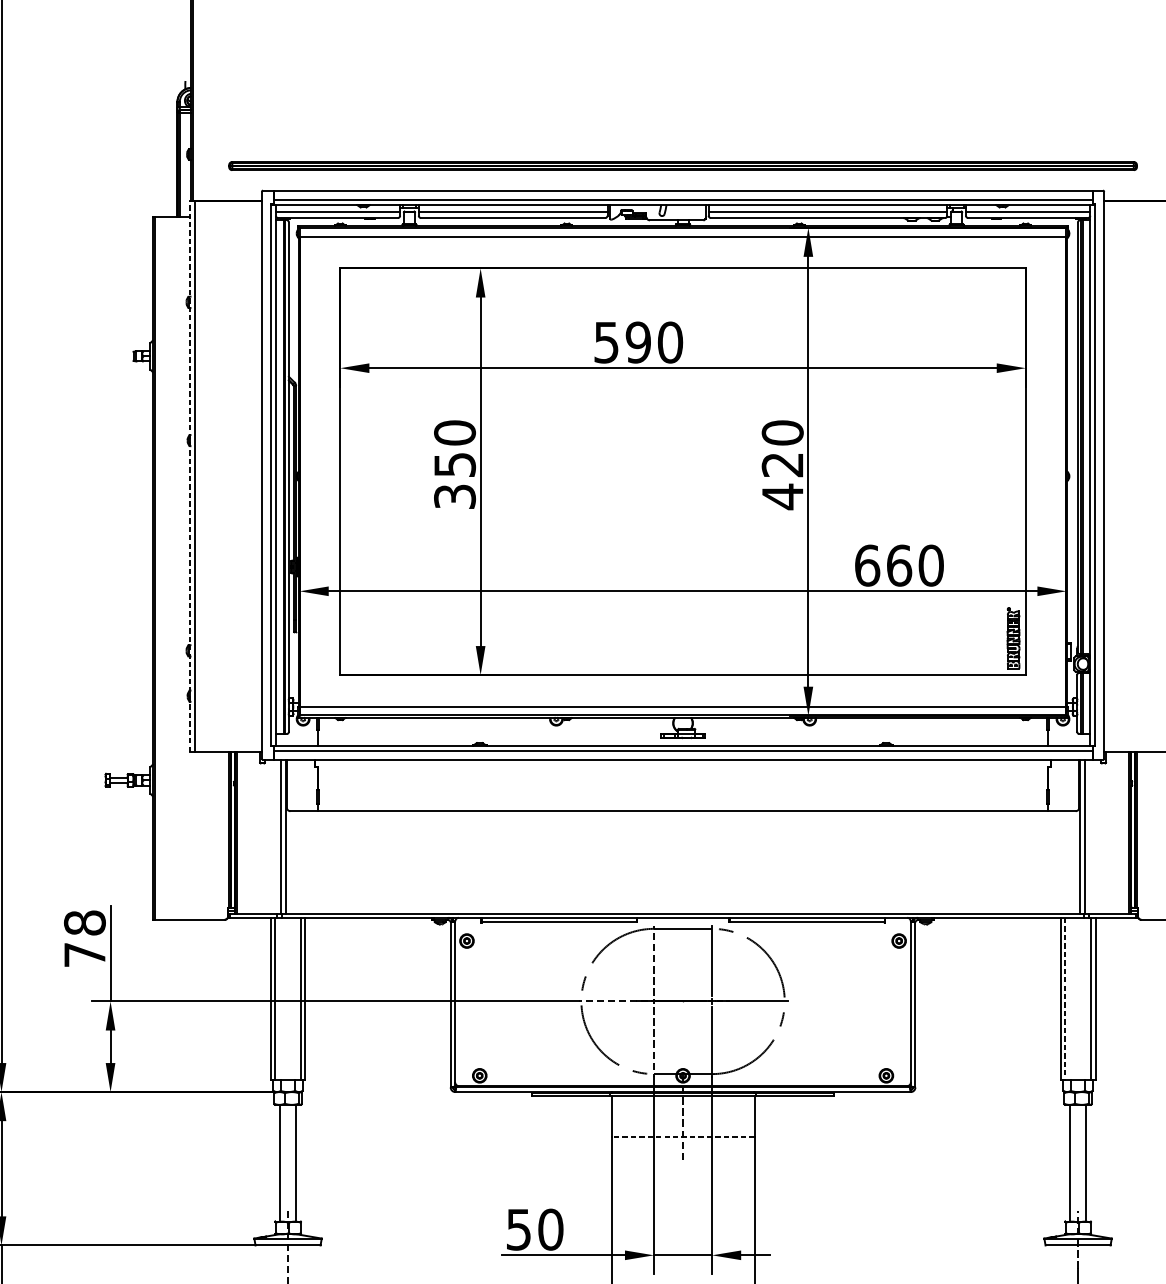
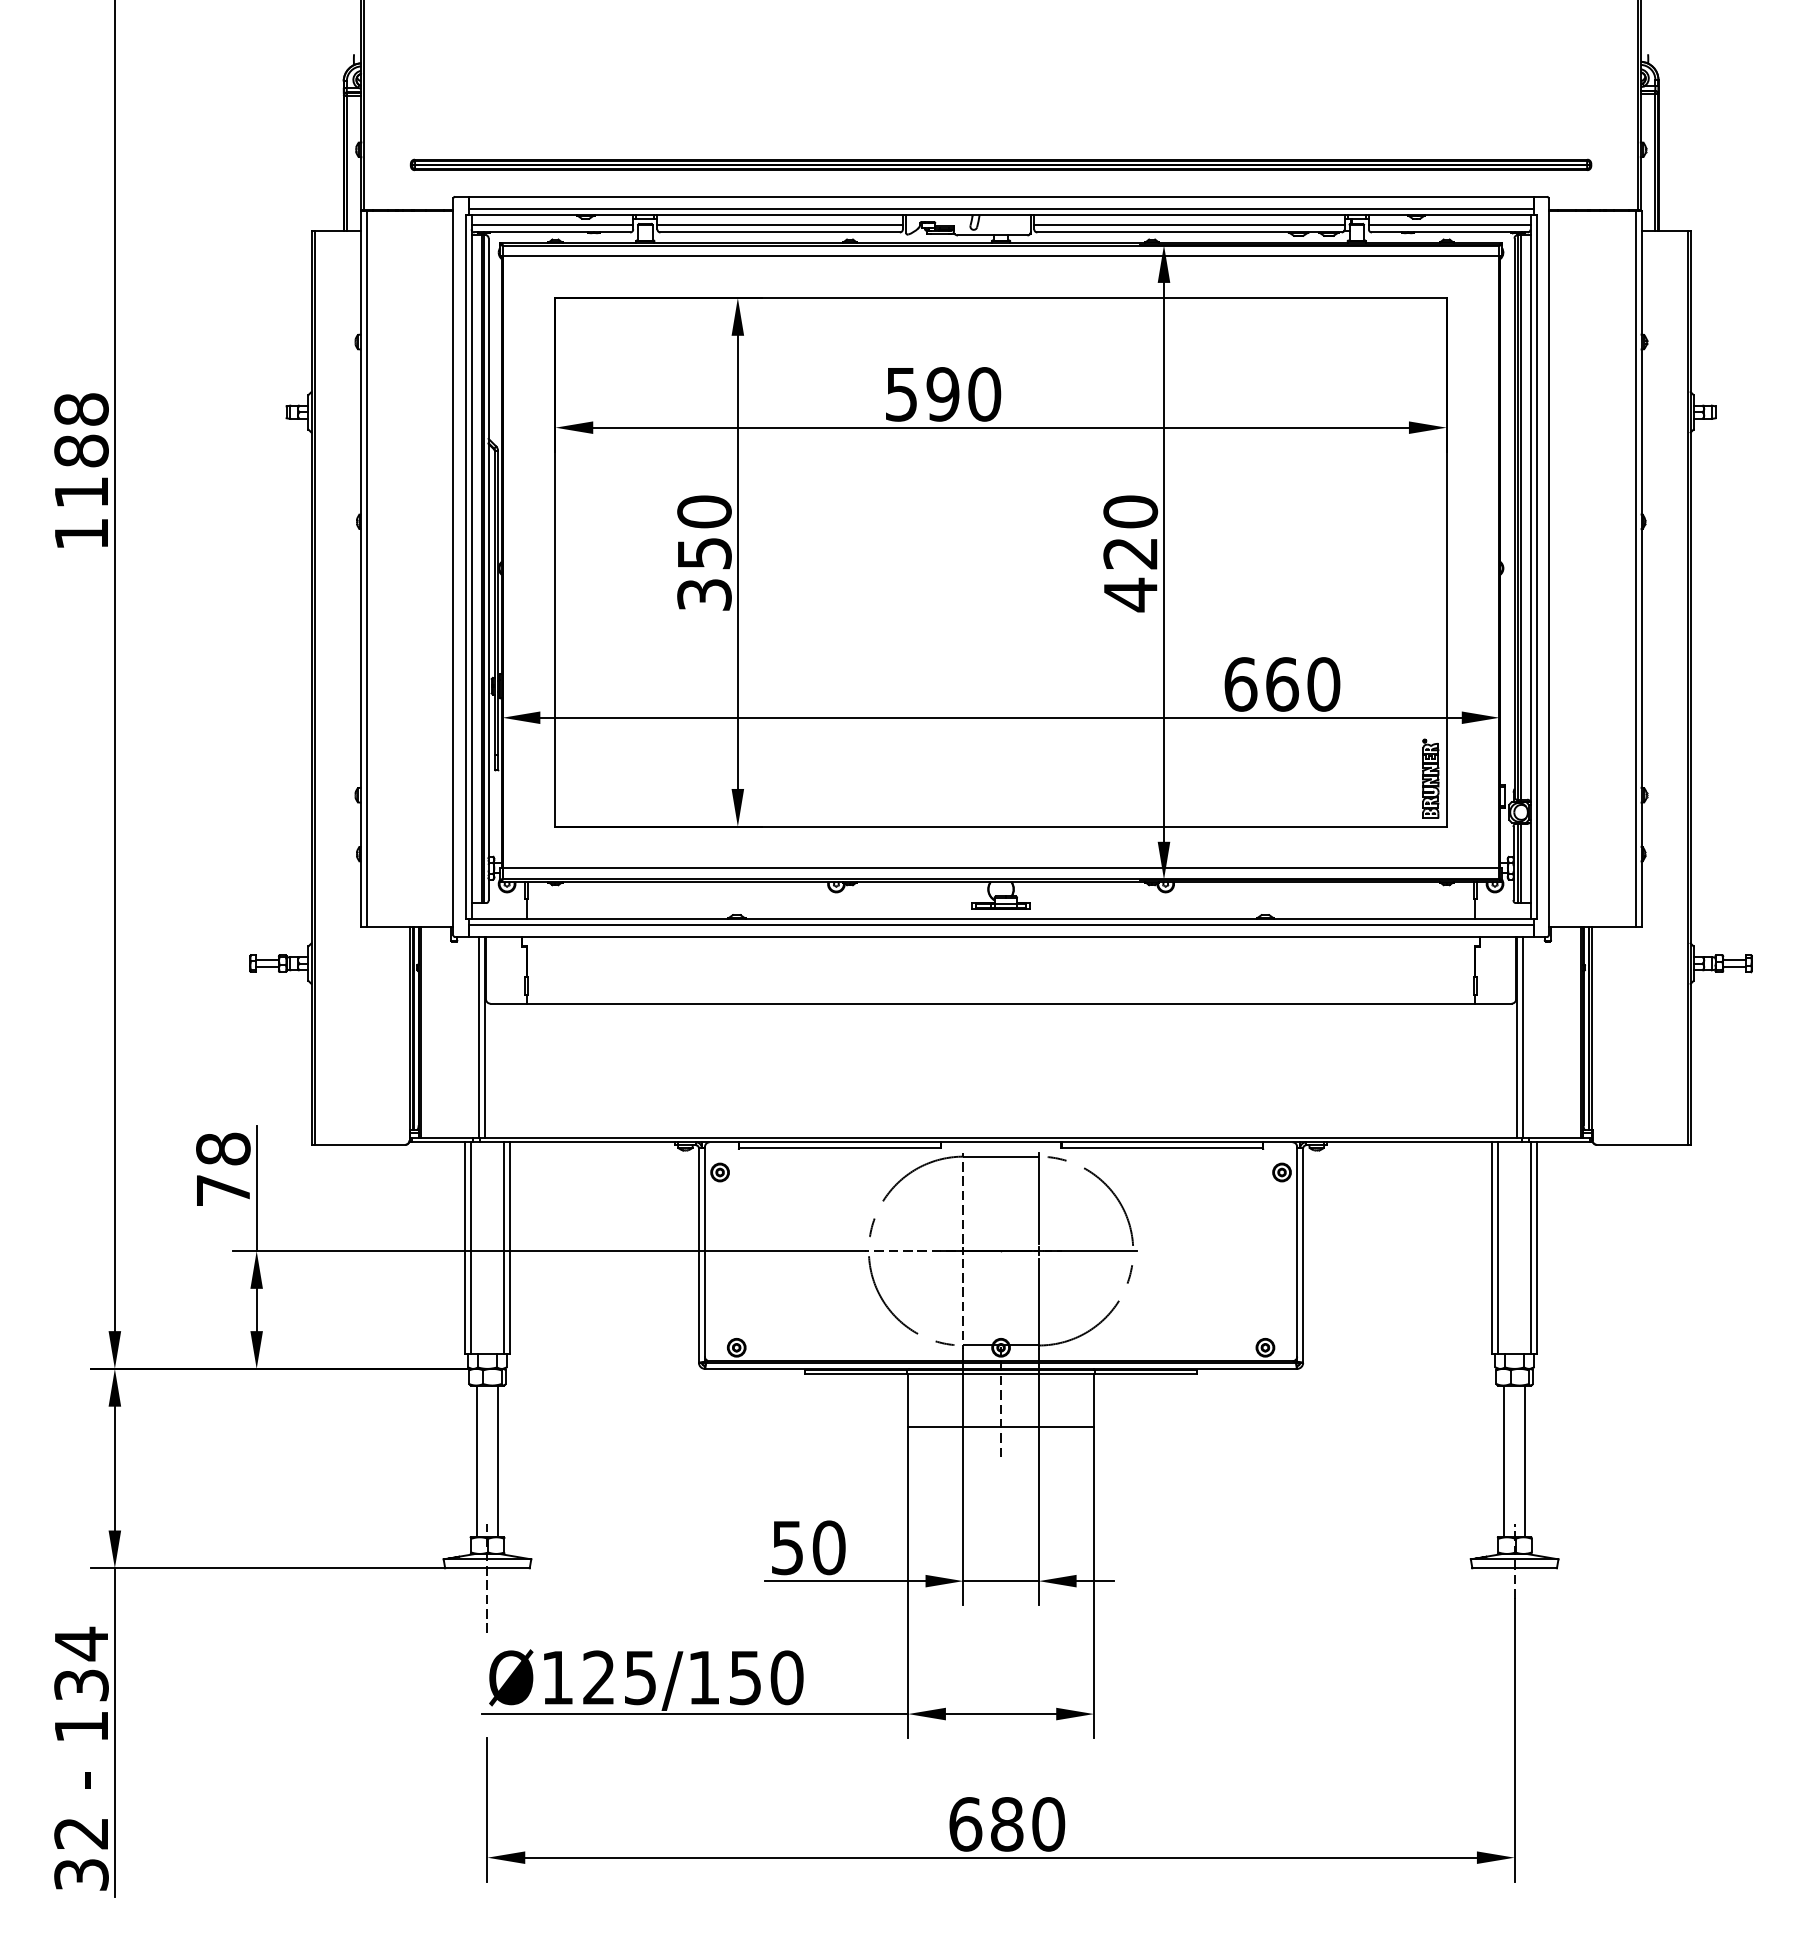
line: (190, 476) -> (360, 568), dashed -> solid
line: (1065, 999) -> (1498, 1248), dashed -> solid
line: (683, 1137) -> (1001, 1427), dashed -> solid

